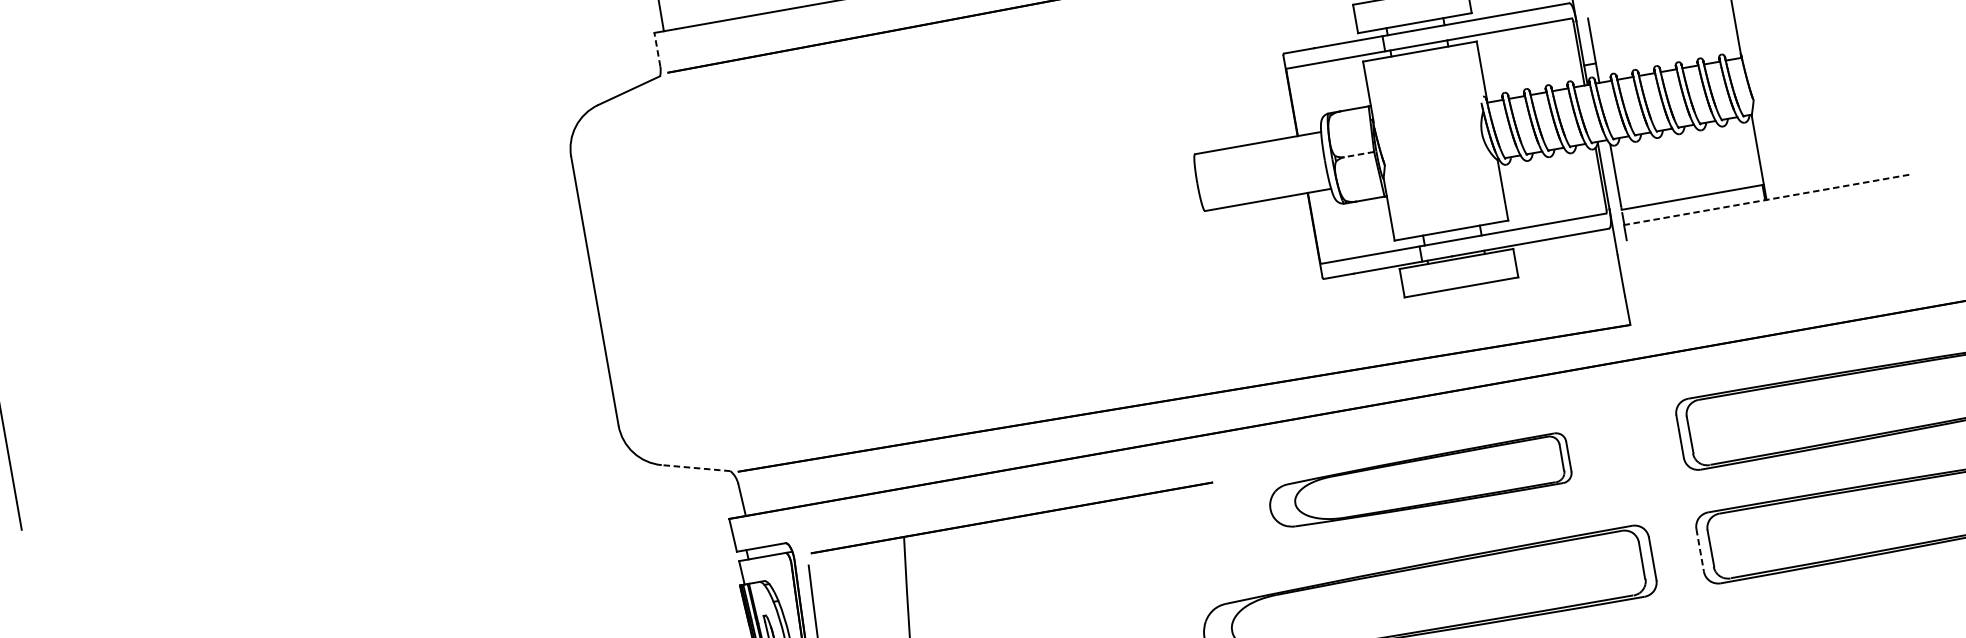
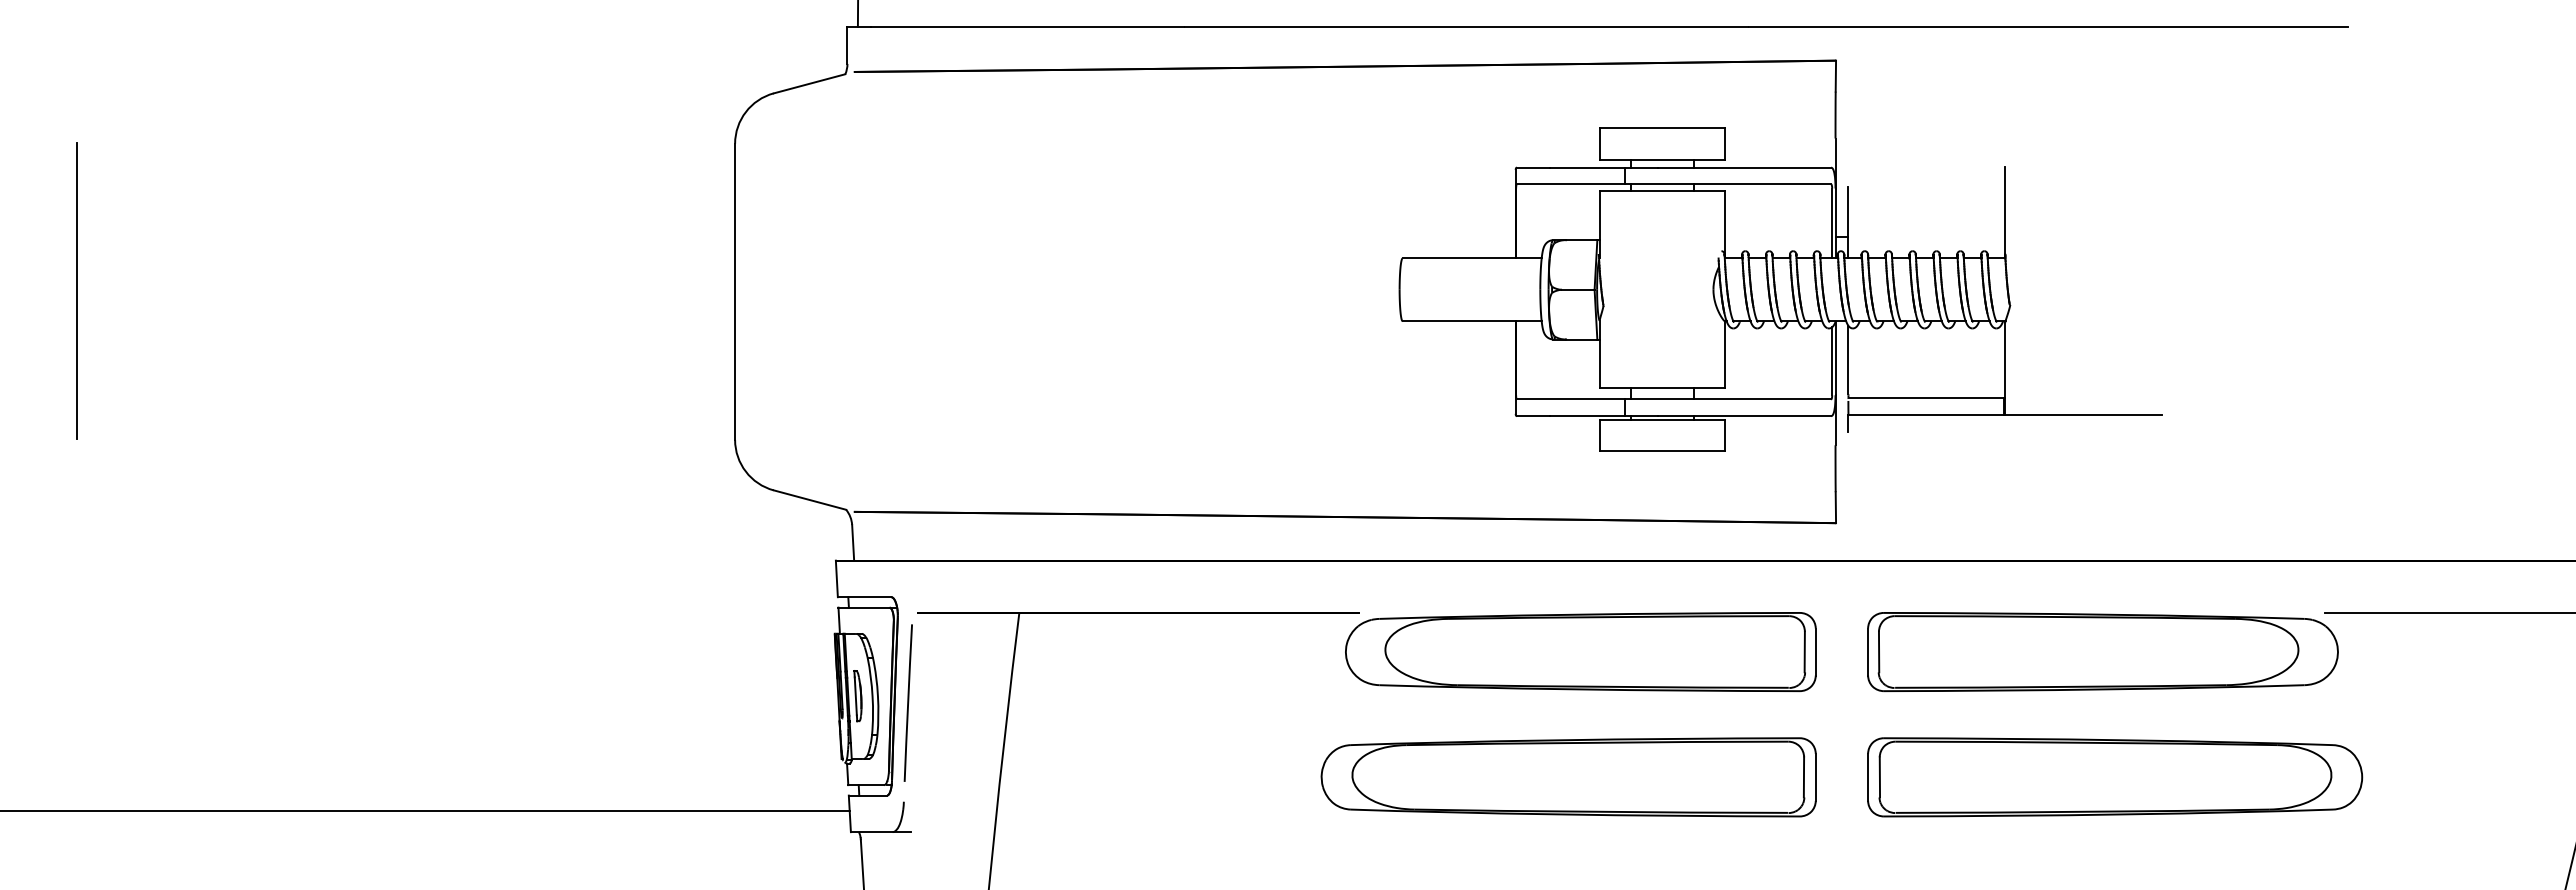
line: (657, 49) -> (847, 45), dashed -> solid
line: (1358, 154) -> (1577, 289), dashed -> solid
line: (1766, 200) -> (2004, 415), dashed -> solid
line: (695, 467) -> (809, 499), dashed -> solid
part: (1419, 483) -> (1580, 652), size x1.43
line: (1700, 550) -> (1868, 777), dashed -> solid

